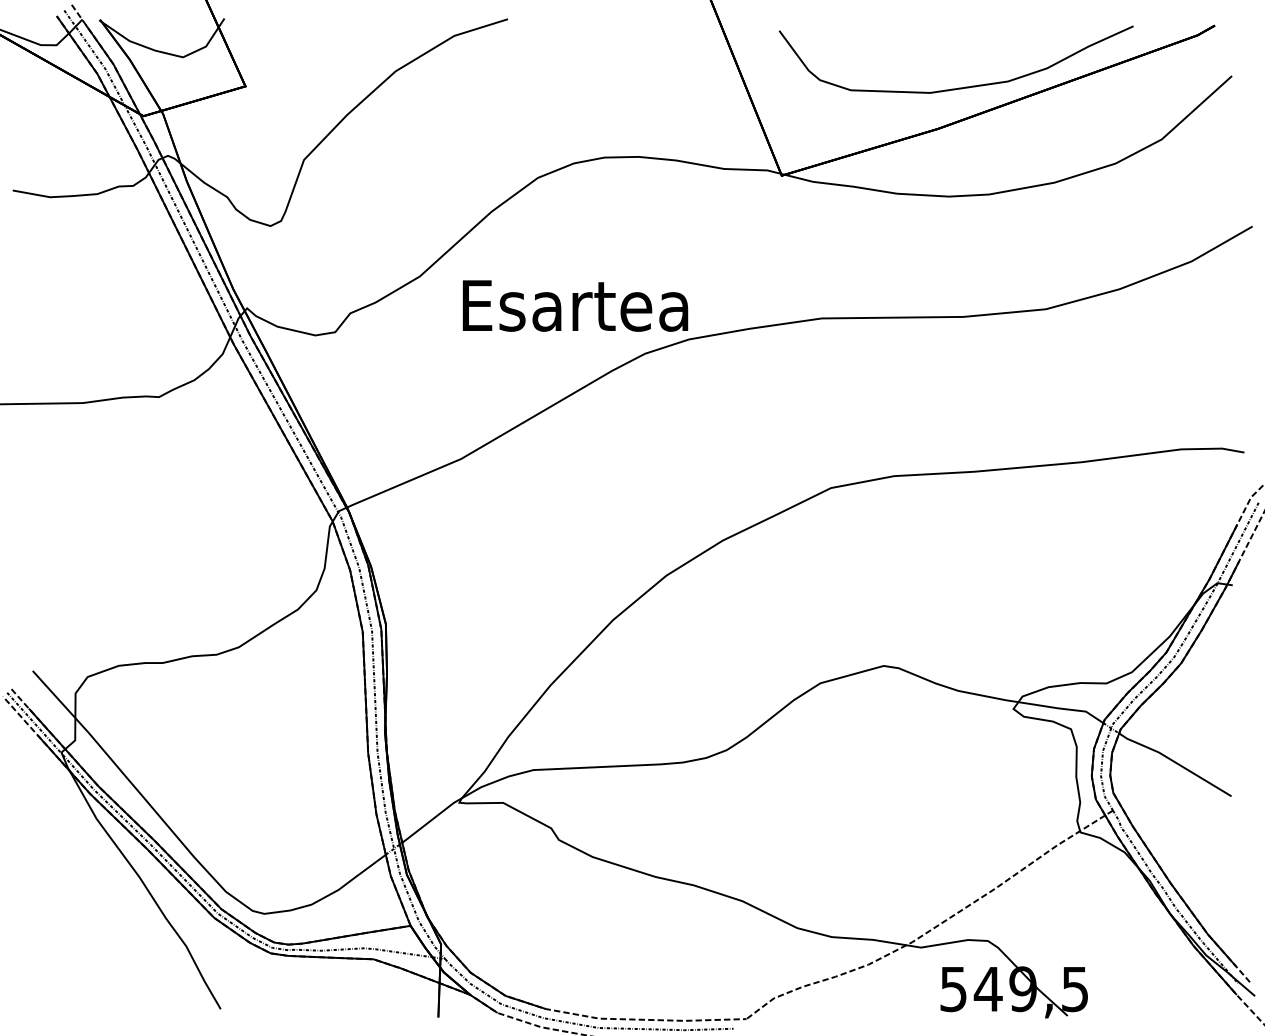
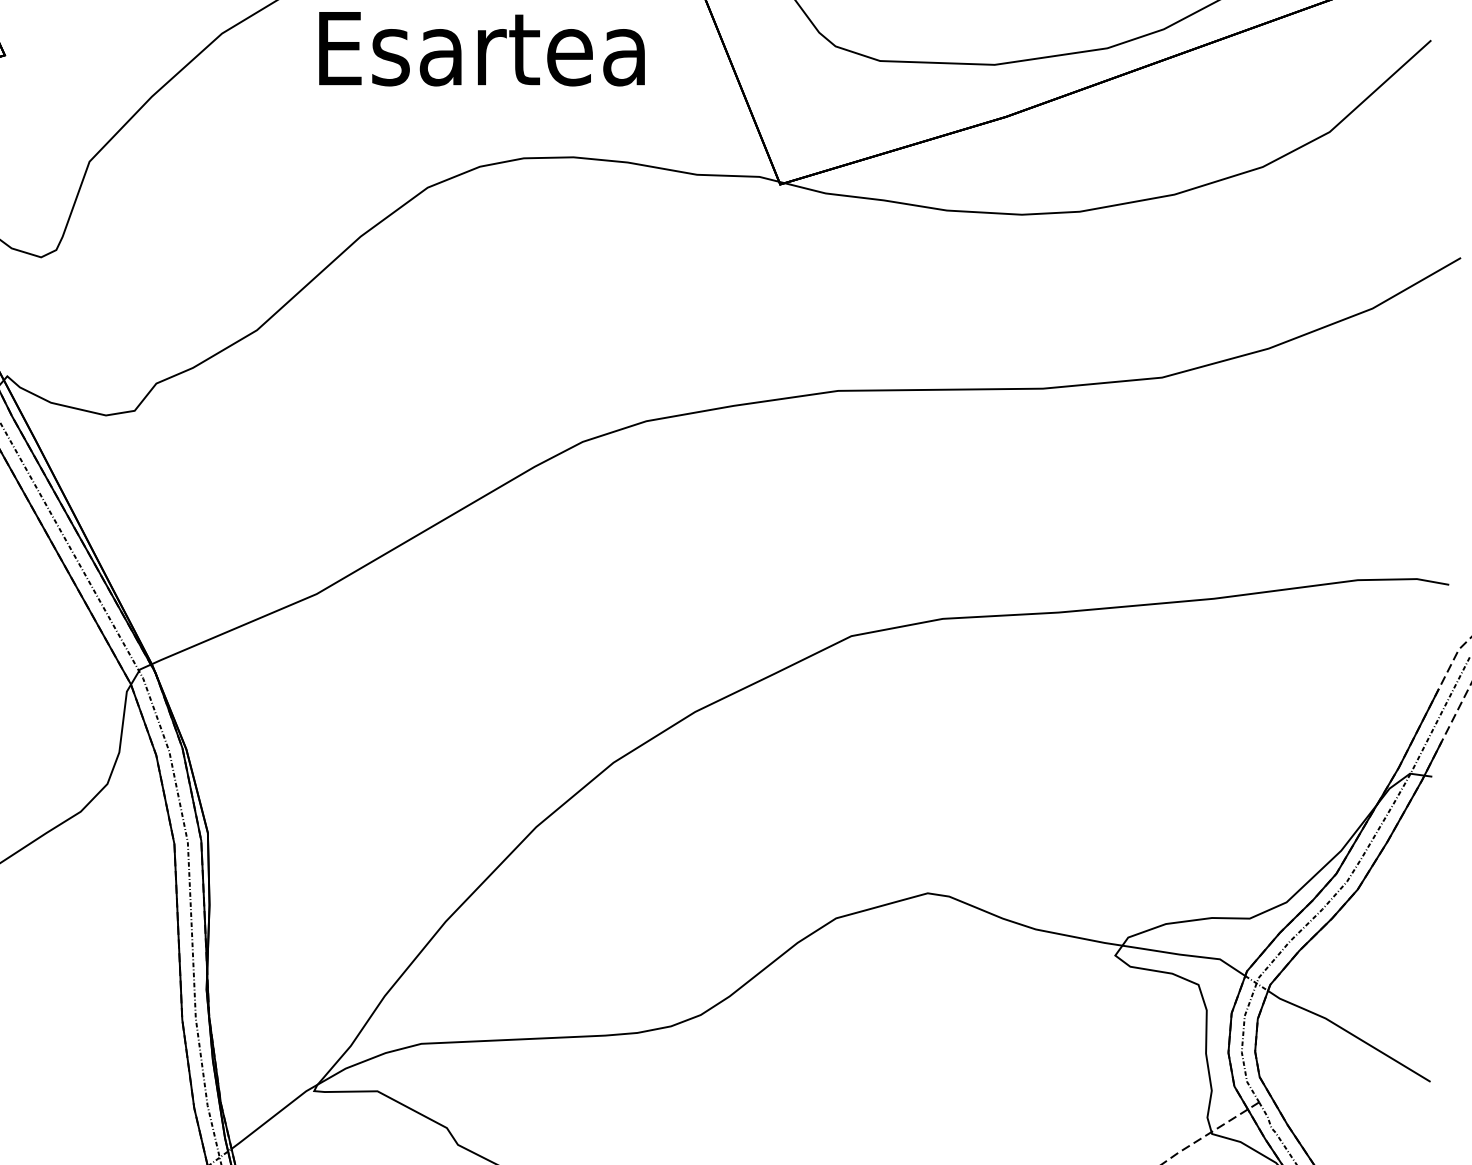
text: (575, 305) -> (482, 48), moved

